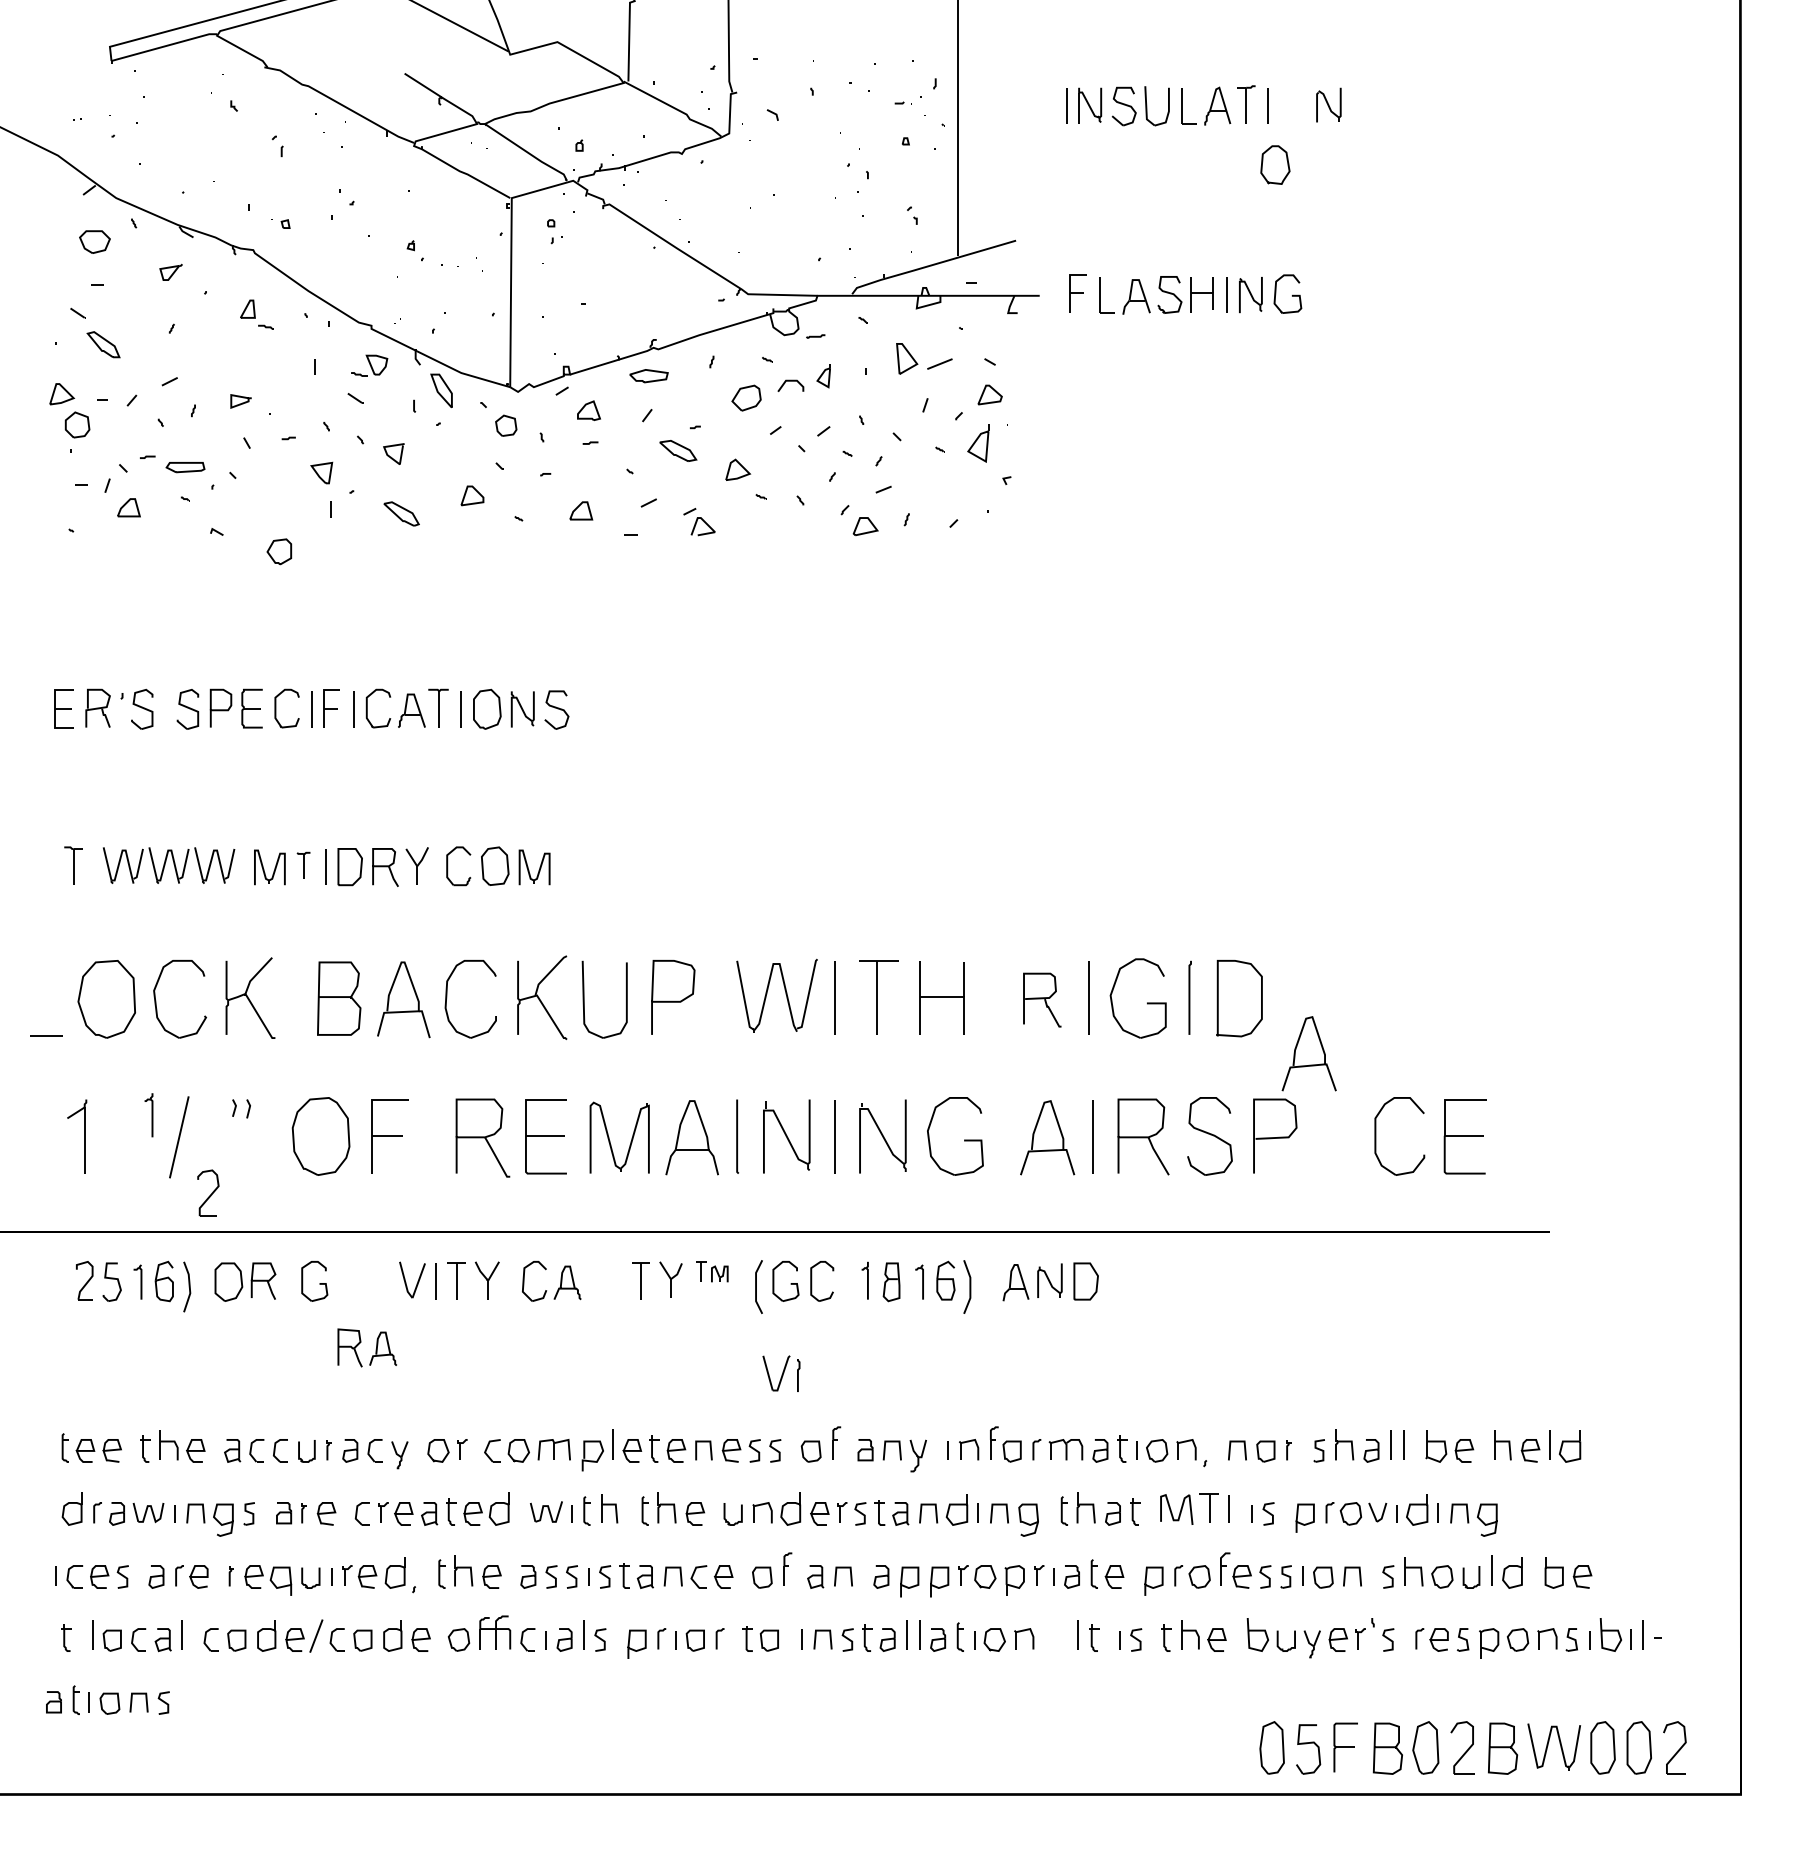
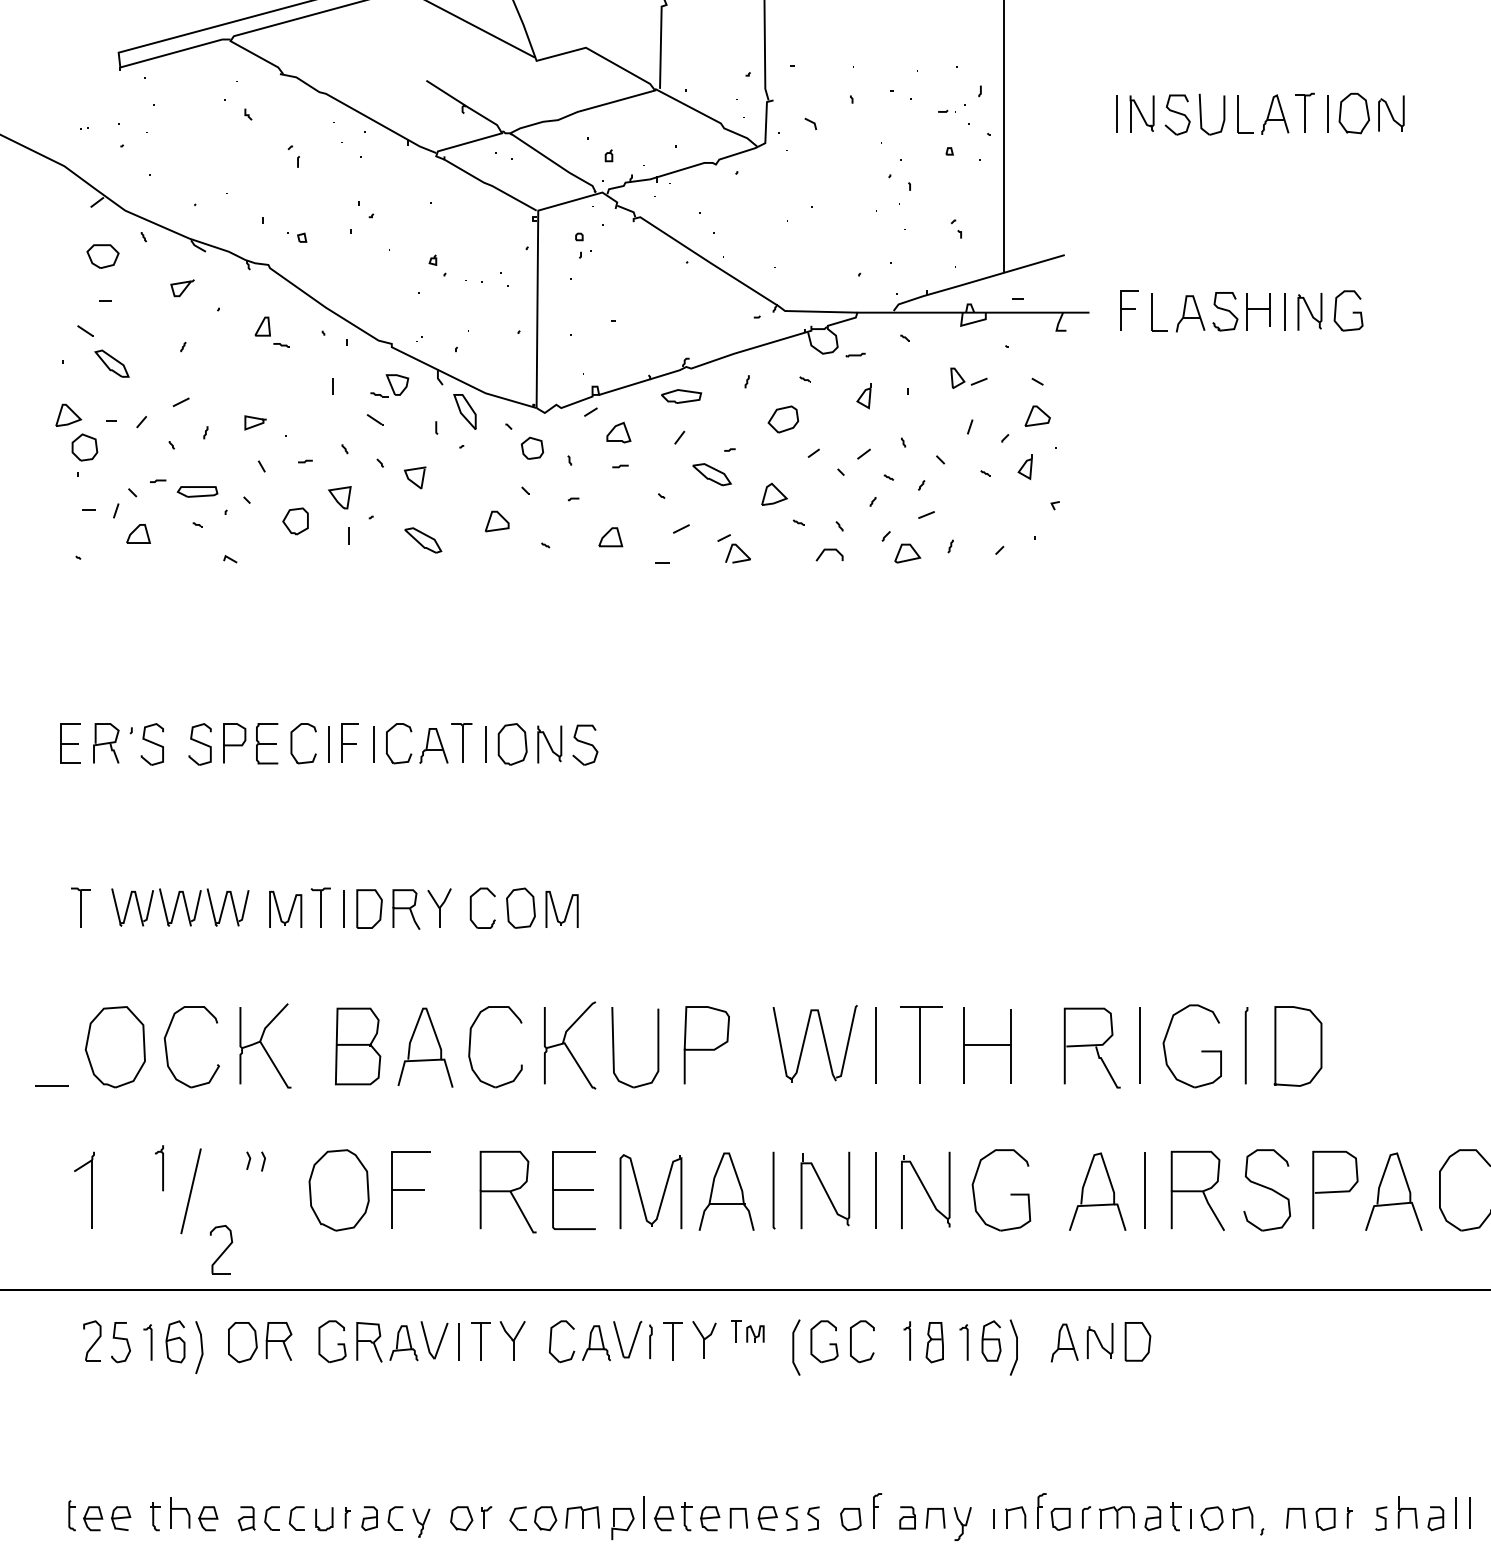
curve: (1286, 160) -> (1365, 108), moved
part: (924, 358) -> (969, 378), size x0.62
line: (790, 381) -> (829, 550), moved
part: (977, 443) -> (1024, 466), size x0.62
part: (279, 551) -> (295, 521), moved
part: (303, 865) -> (320, 907), size x1.43
part: (1042, 999) -> (1092, 1047), size x1.43
part: (1308, 1053) -> (1393, 1191), moved
part: (361, 1342) -> (381, 1336), moved
part: (781, 1373) -> (632, 1339), moved

